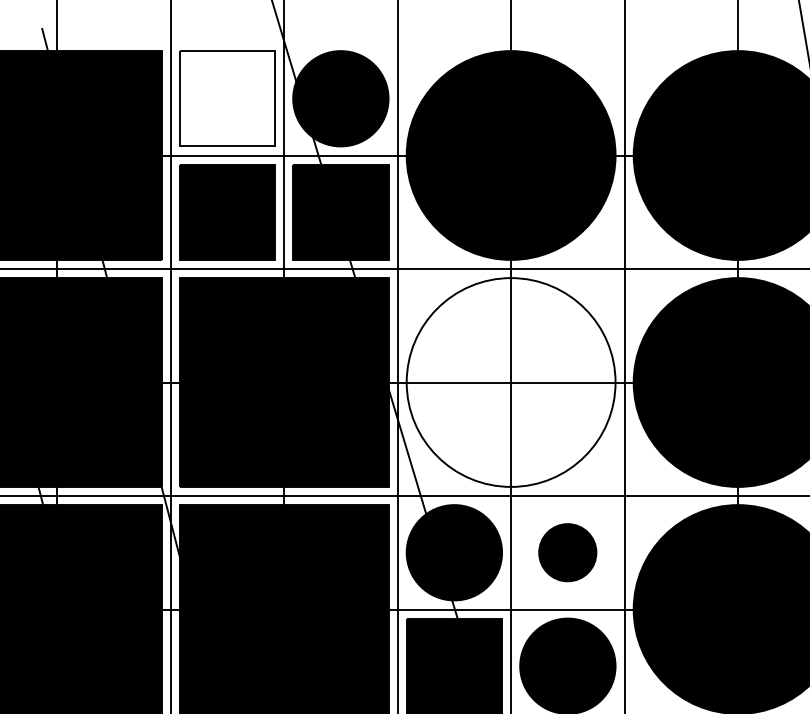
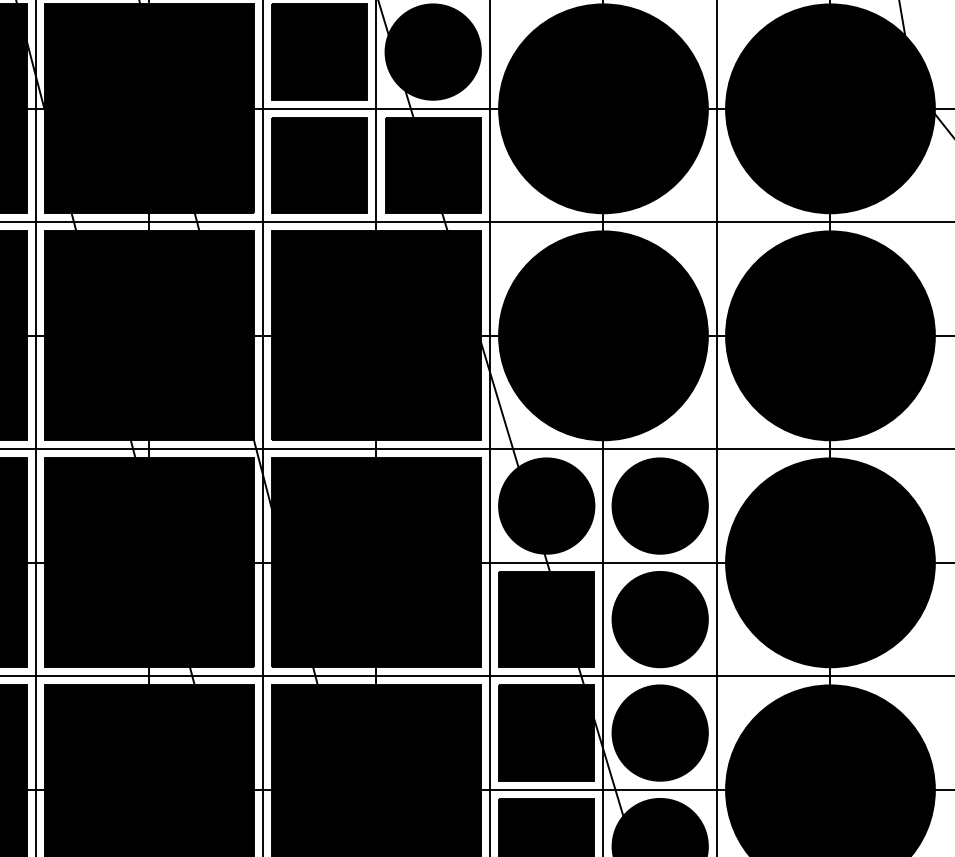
fill: (227, 98) -> (319, 51), added
fill: (511, 382) -> (603, 335), added
part: (567, 552) -> (659, 505), size x1.67

